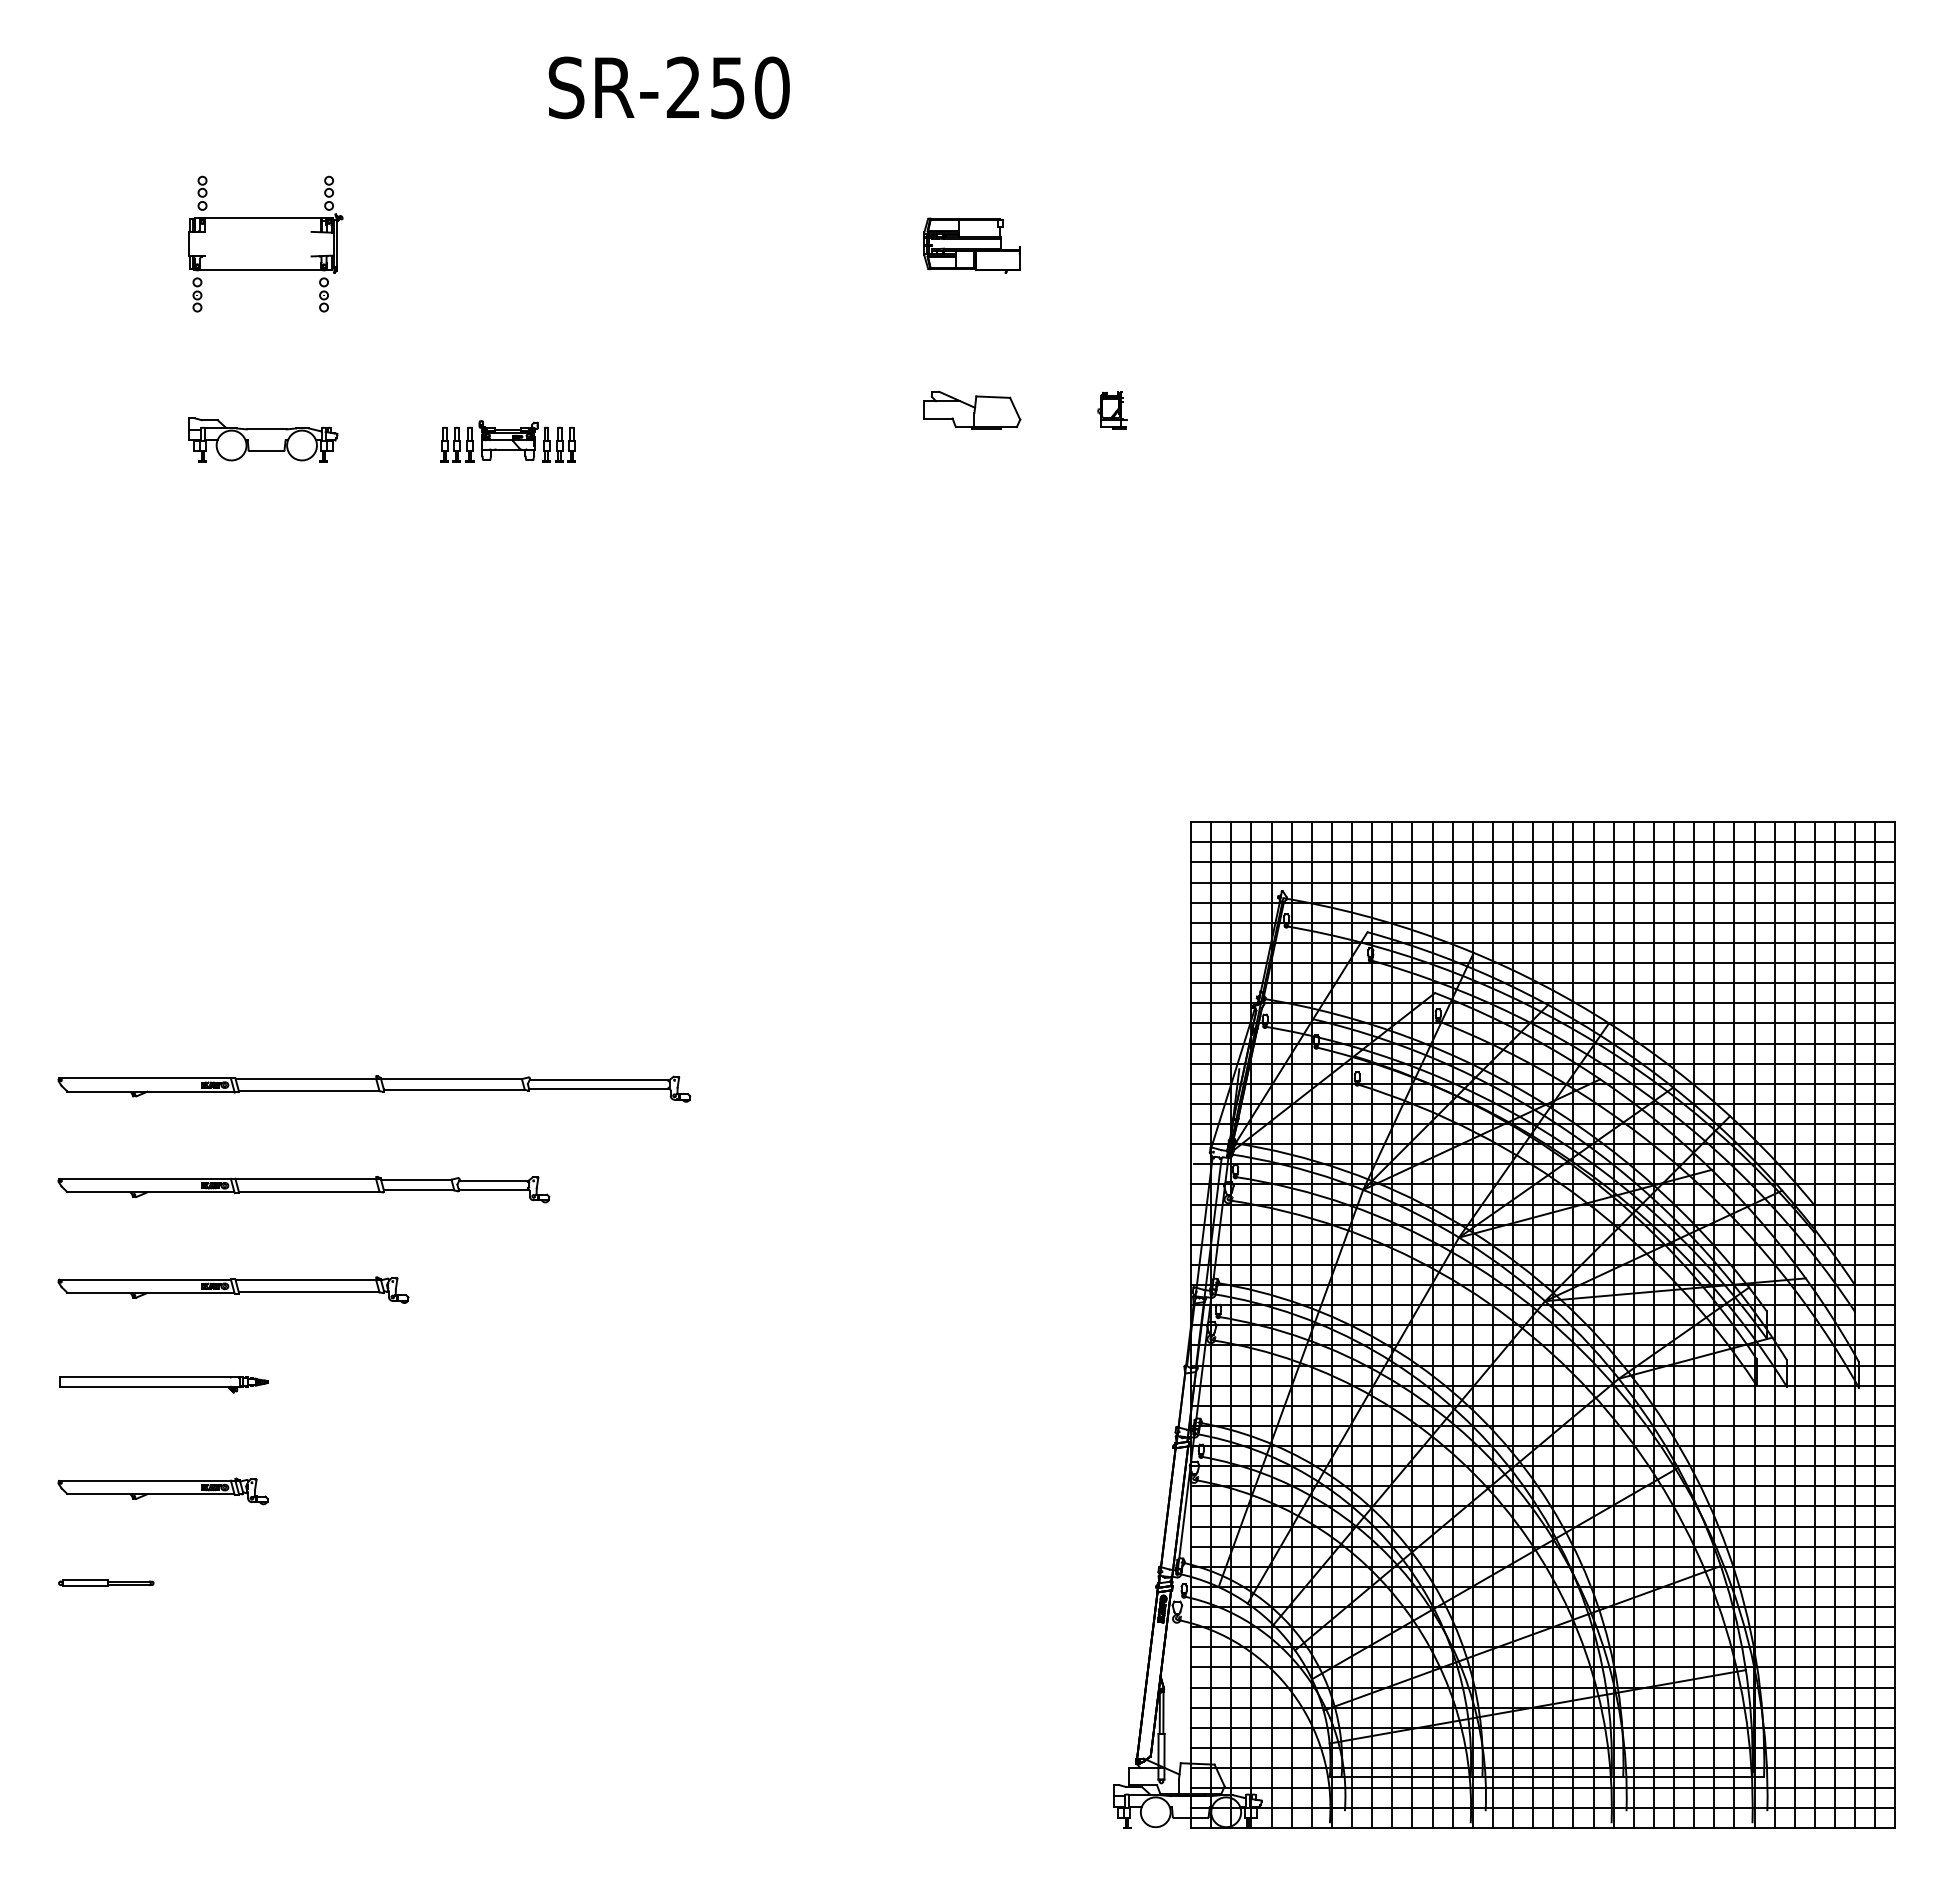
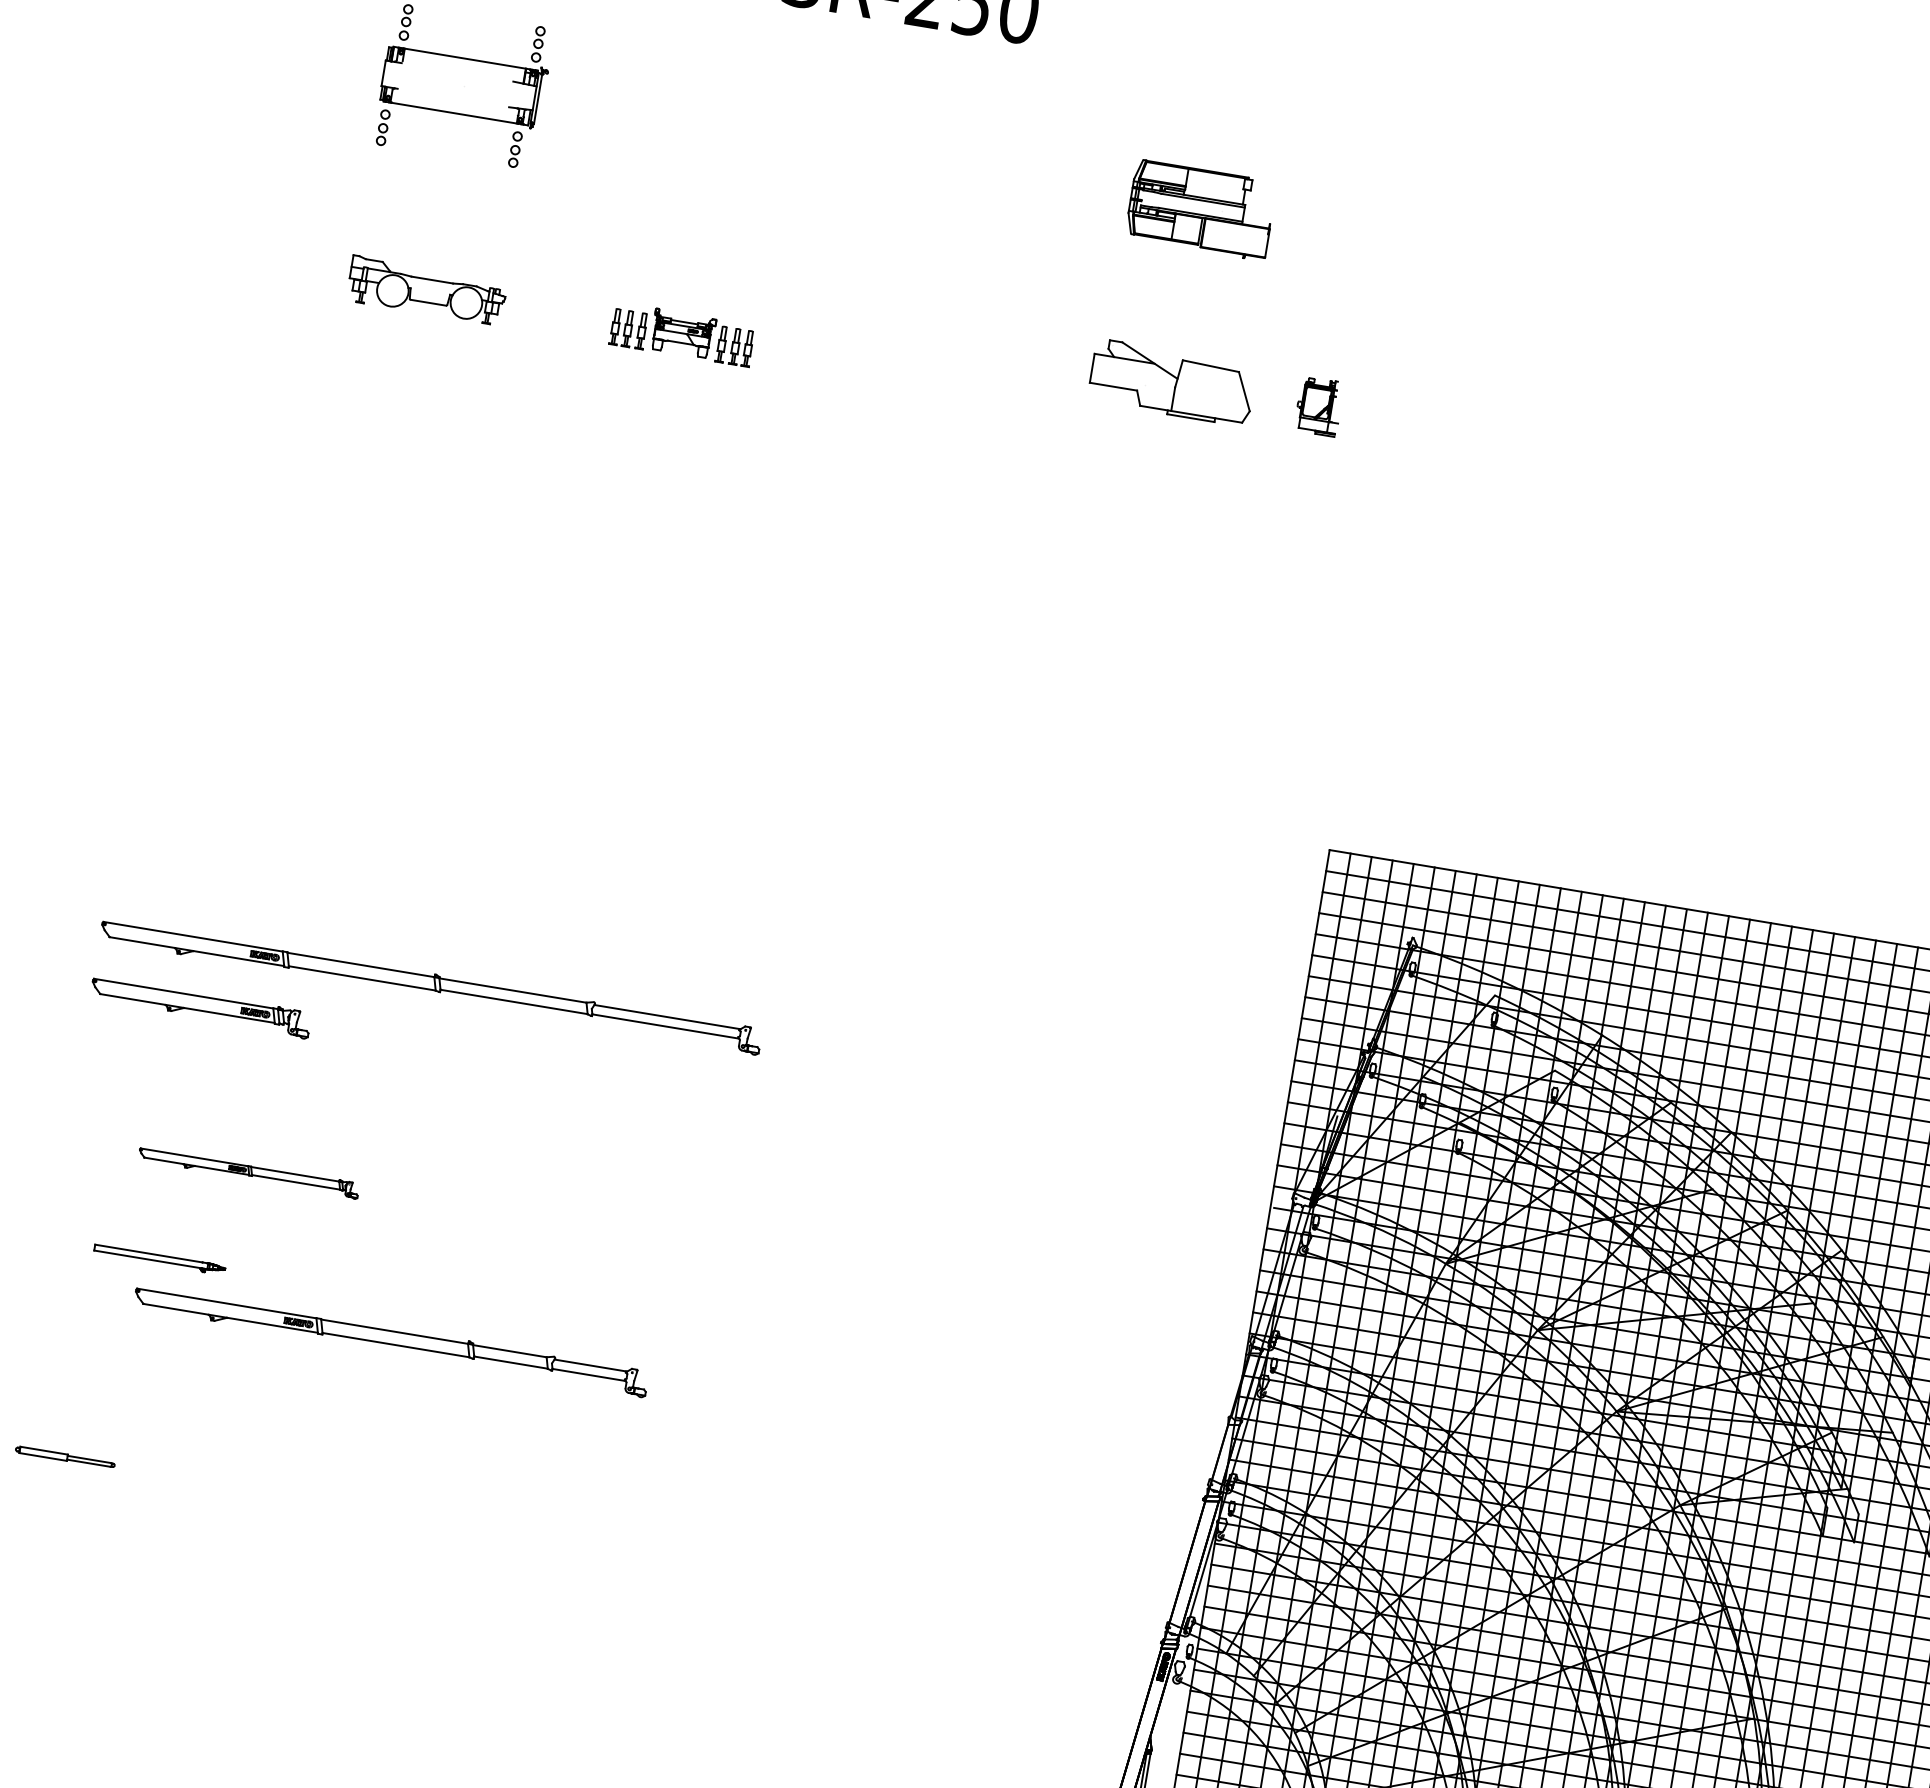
part: (971, 245) -> (1200, 209), size x1.4
part: (972, 409) -> (1172, 381), size x1.6
part: (1112, 410) -> (1318, 406), size x1.4
part: (303, 1189) -> (390, 1341), moved
part: (233, 1289) -> (248, 1172), size x0.6
part: (163, 1384) -> (159, 1259), size x0.6
part: (162, 1491) -> (200, 1007), moved

